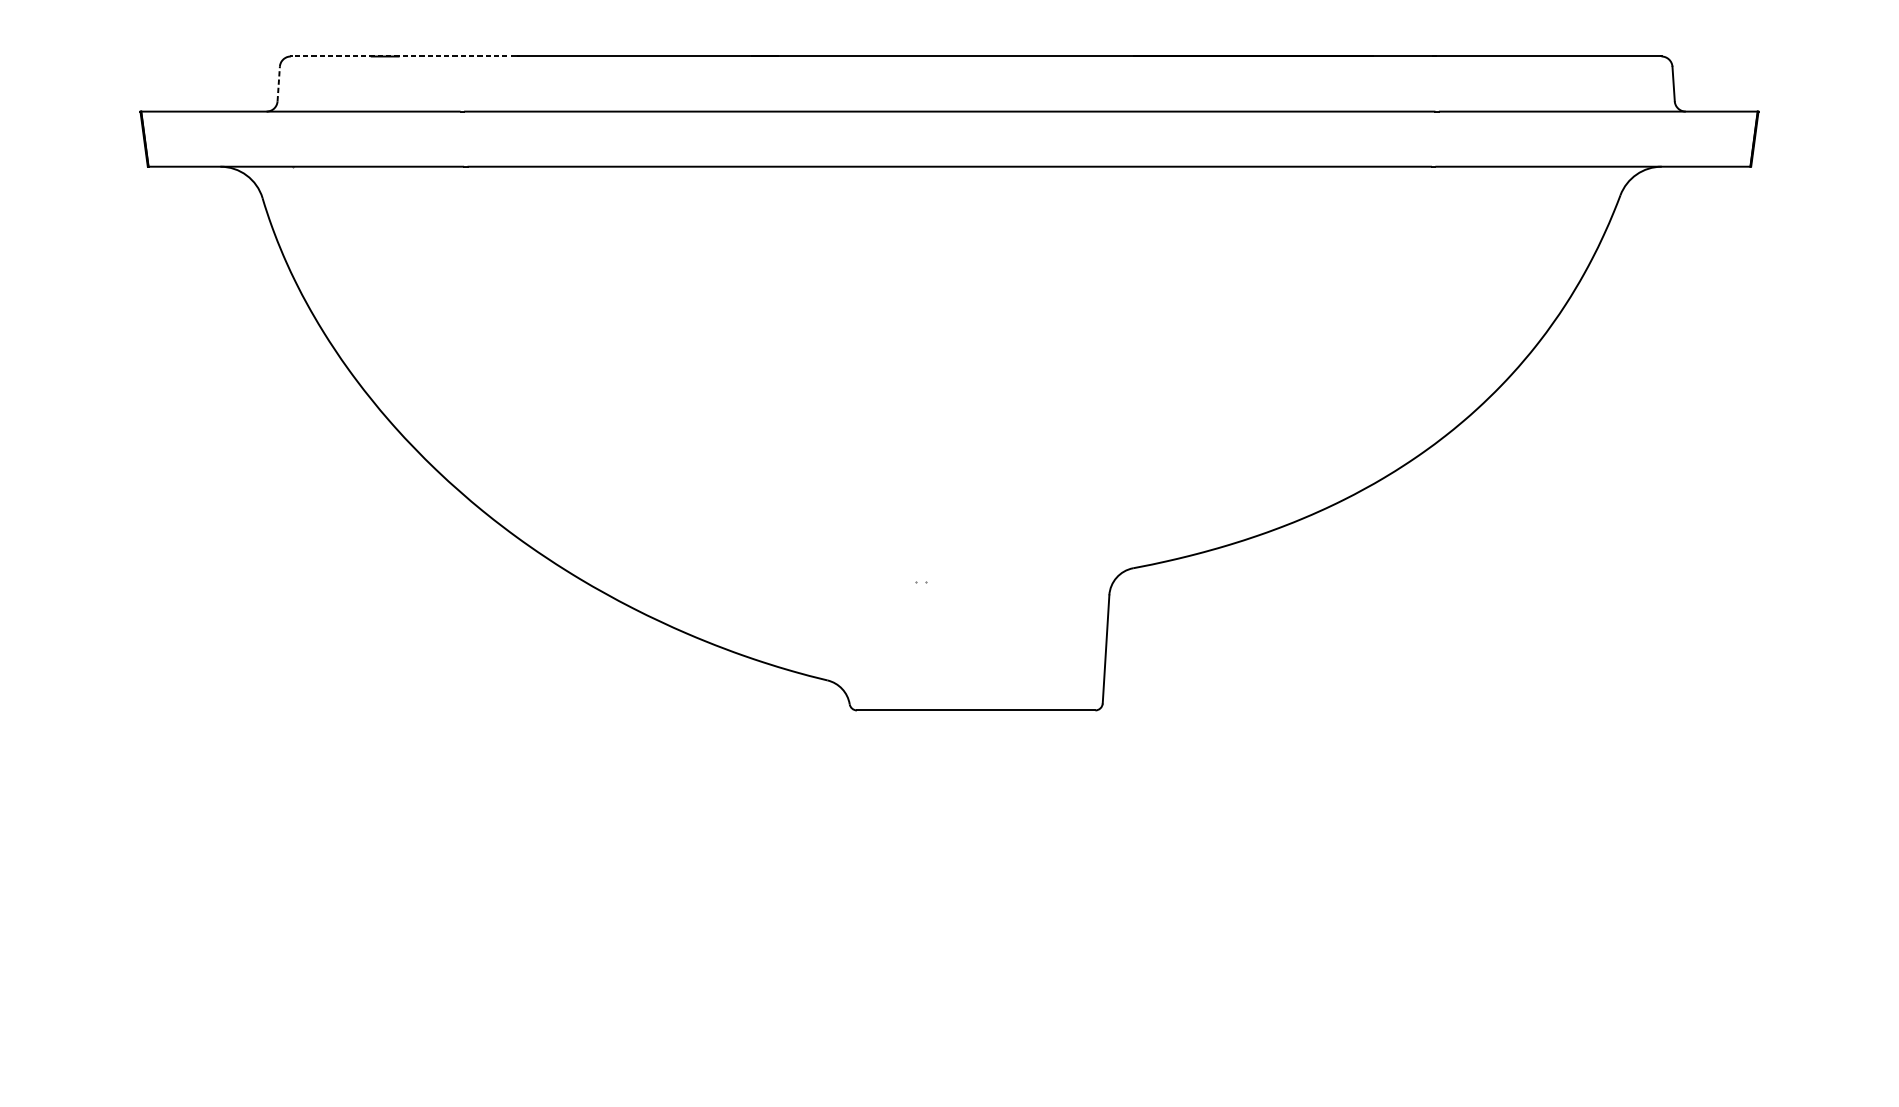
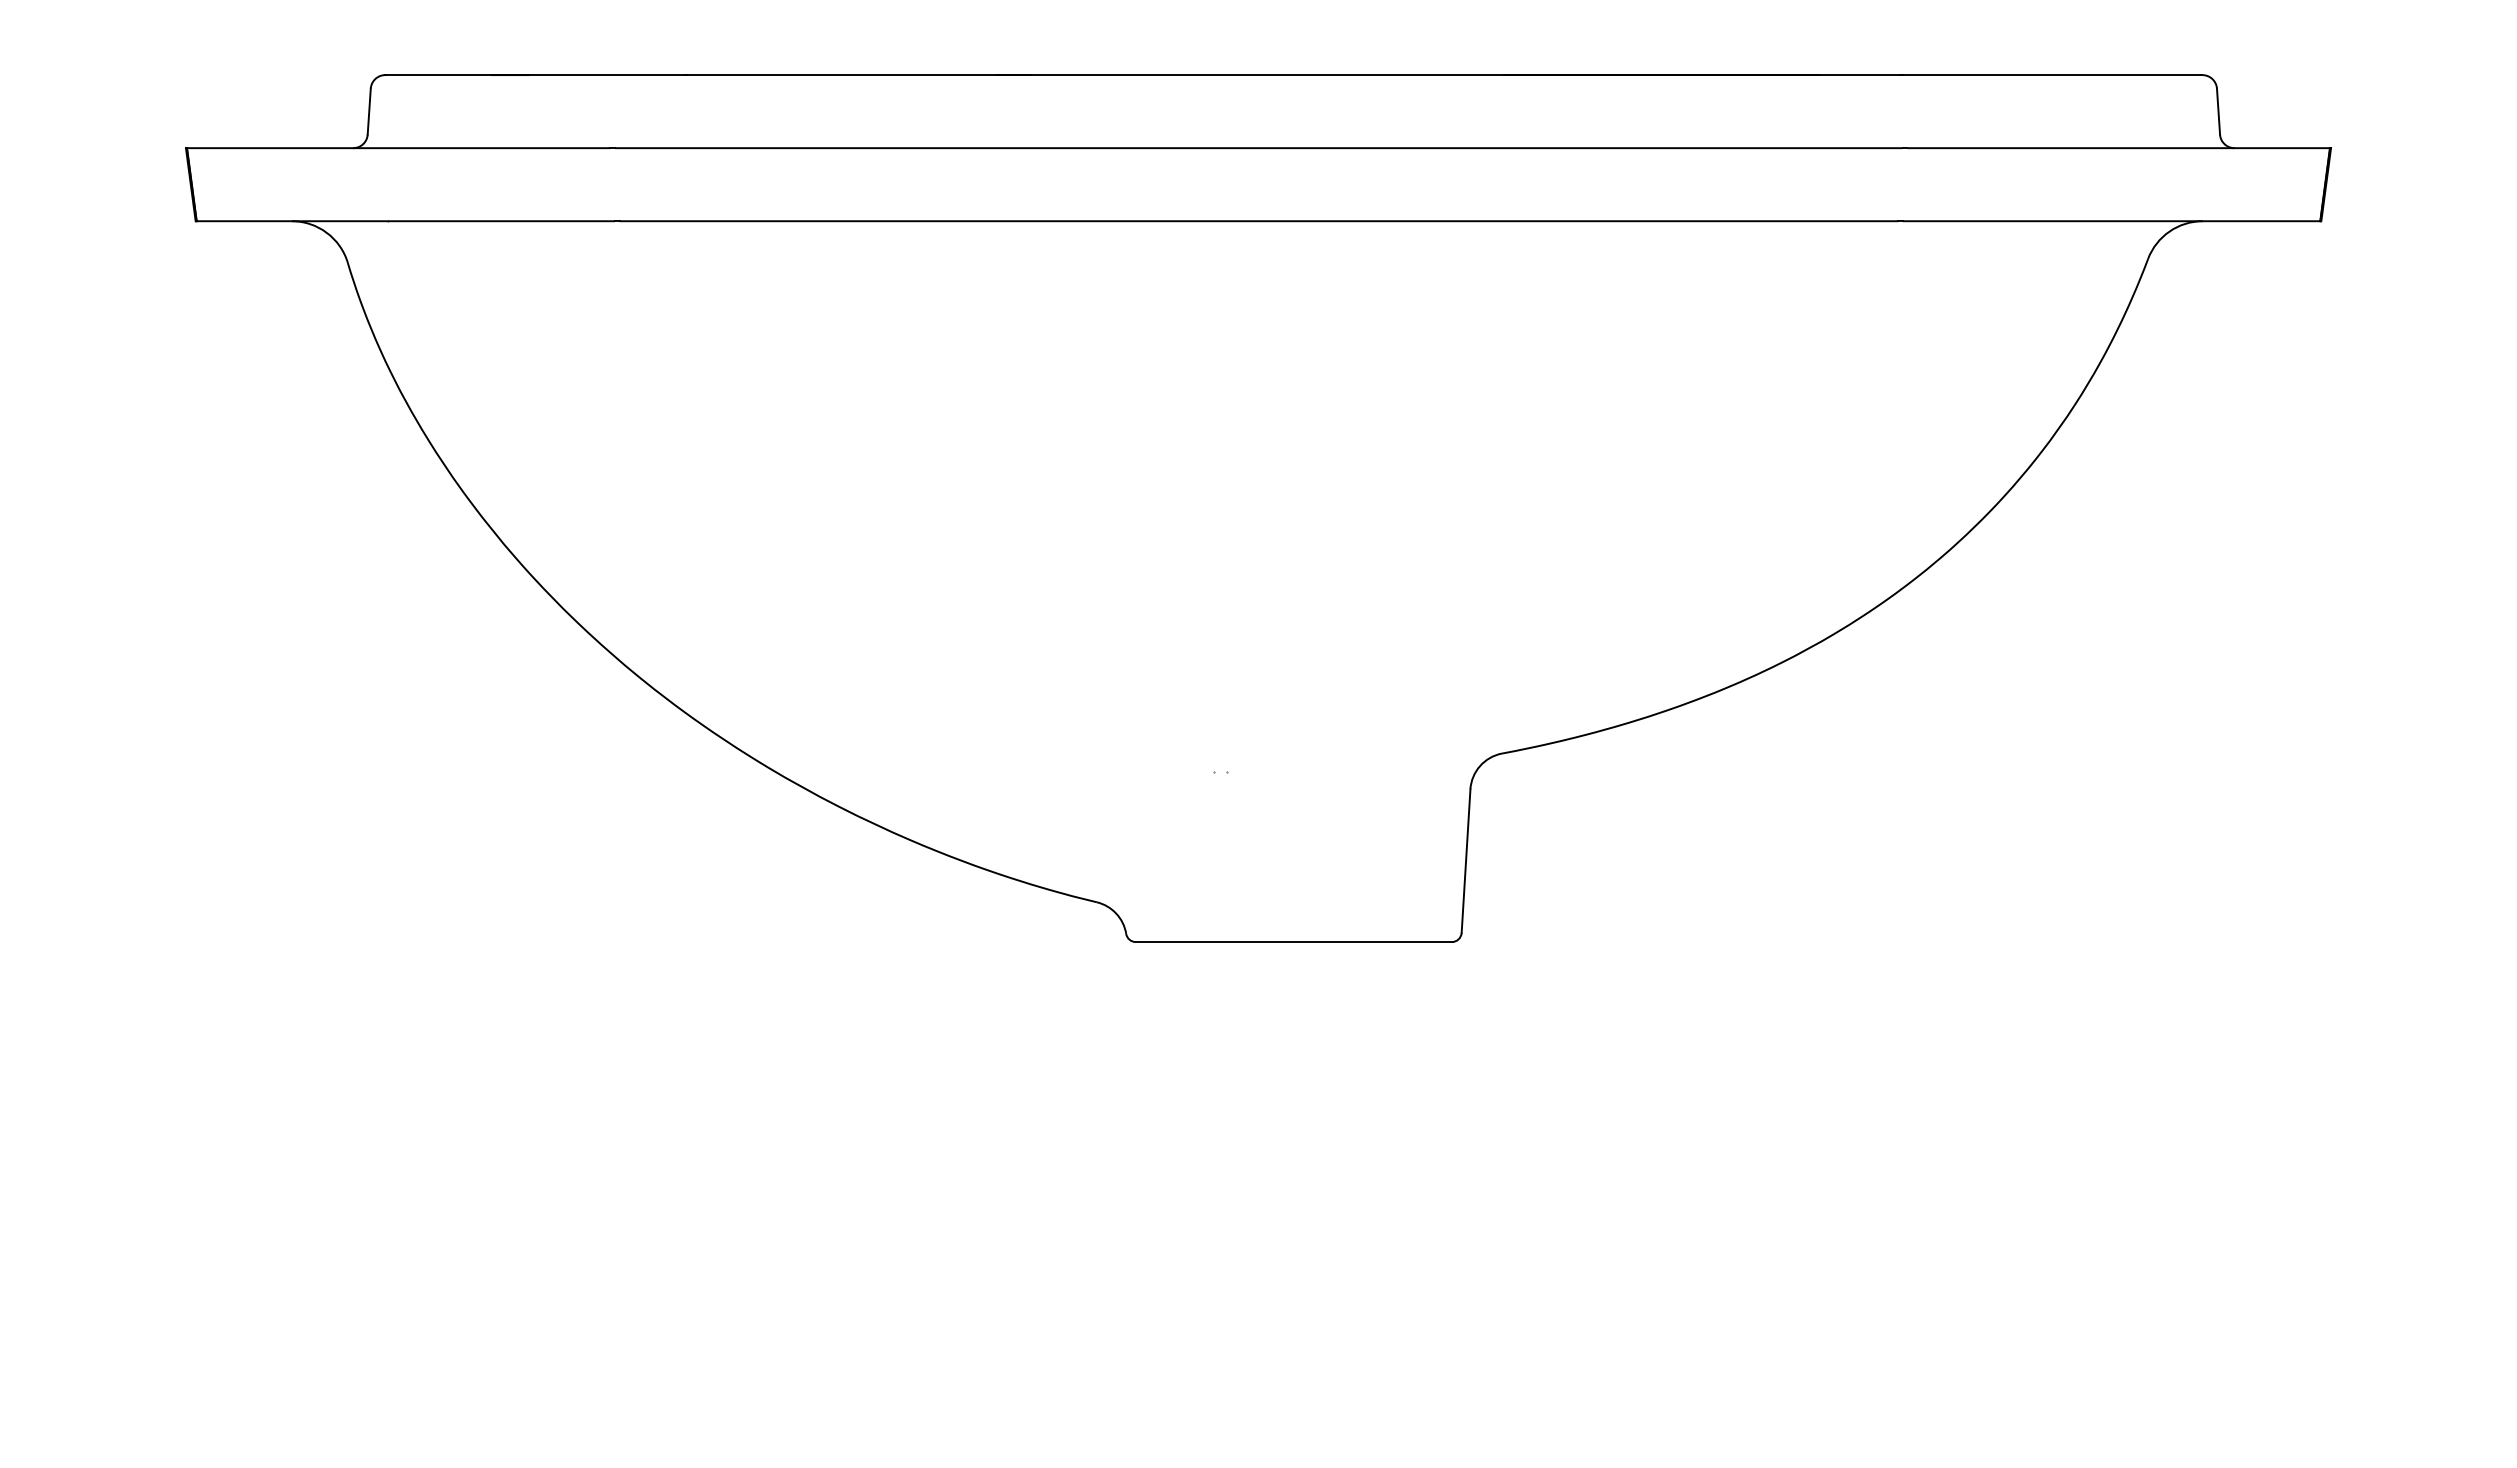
line: (403, 56) -> (534, 75), dashed -> solid
line: (278, 83) -> (369, 111), dashed -> solid

